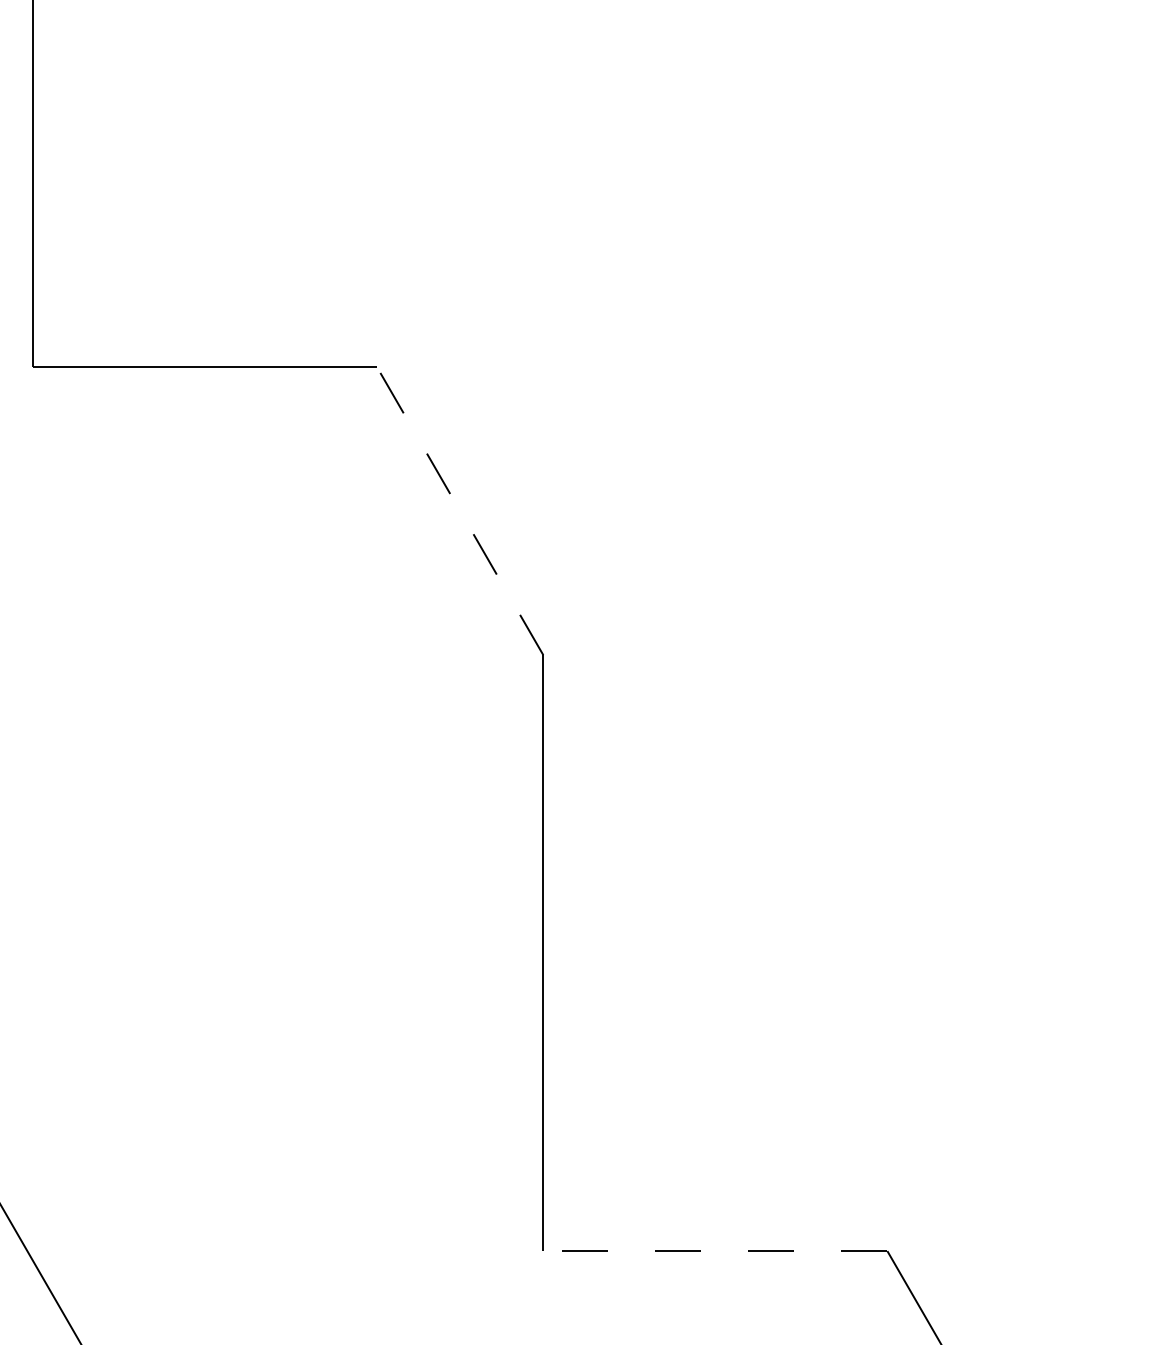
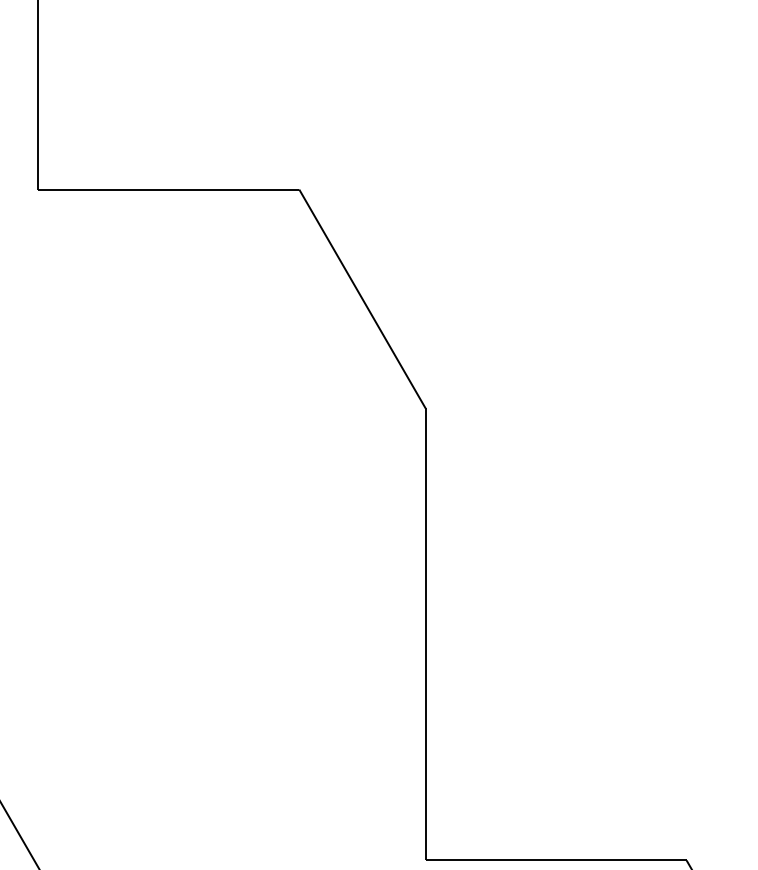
line: (460, 510) -> (362, 298), dashed -> solid
line: (714, 1251) -> (555, 860), dashed -> solid

